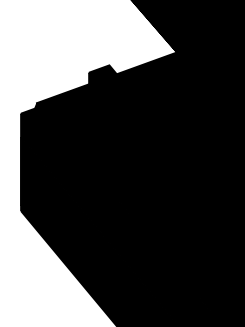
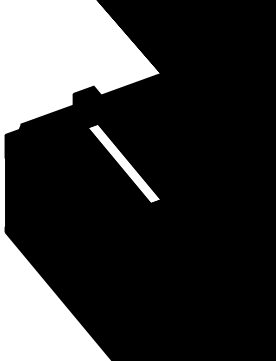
fill: (140, 142) -> (124, 163), removed

